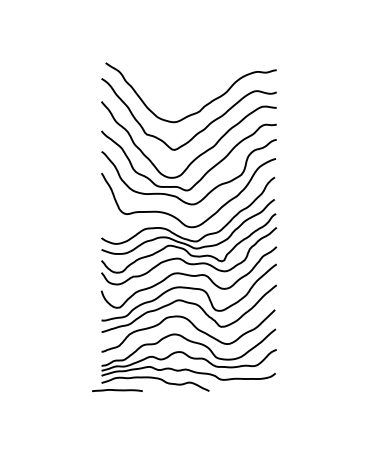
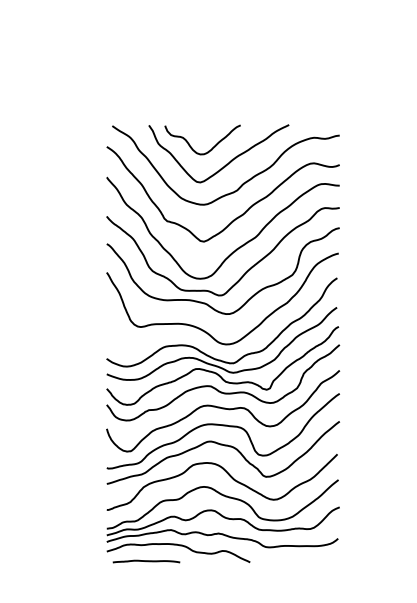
part: (185, 83) -> (218, 153), added
line: (117, 390) -> (146, 561), moved

